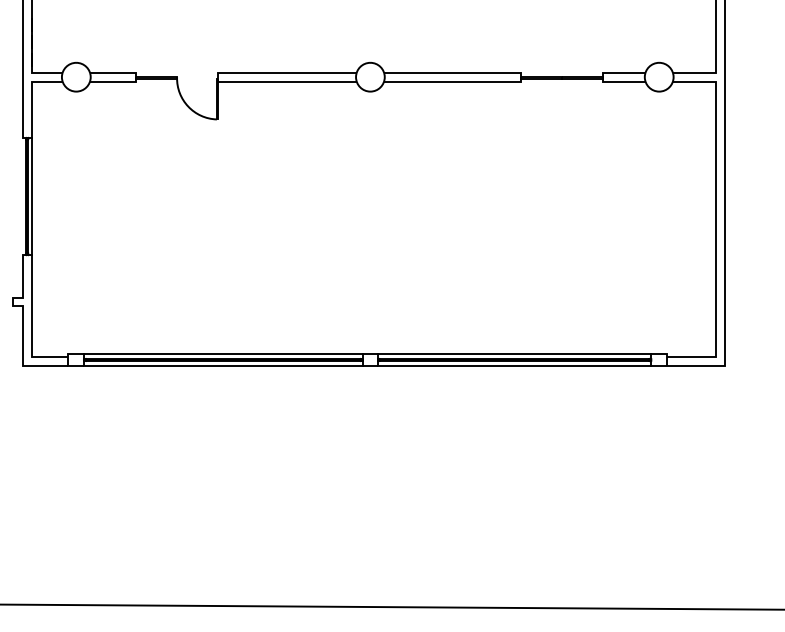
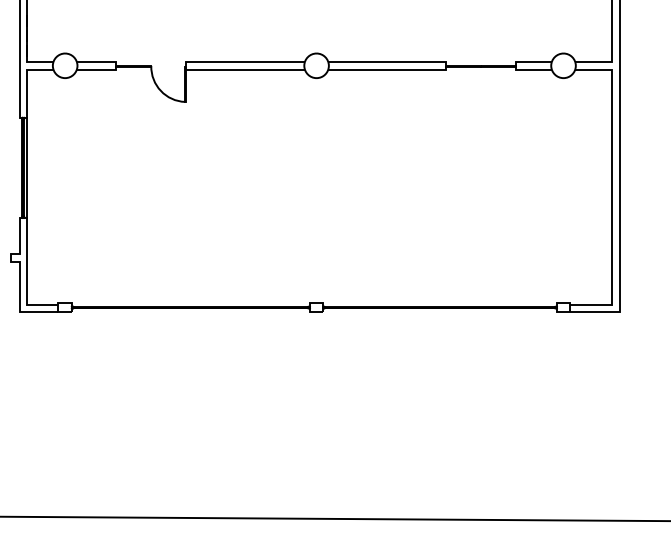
line: (223, 354) -> (191, 302), removed
line: (514, 354) -> (439, 302), removed
line: (223, 365) -> (191, 312), removed
line: (514, 365) -> (439, 312), removed

